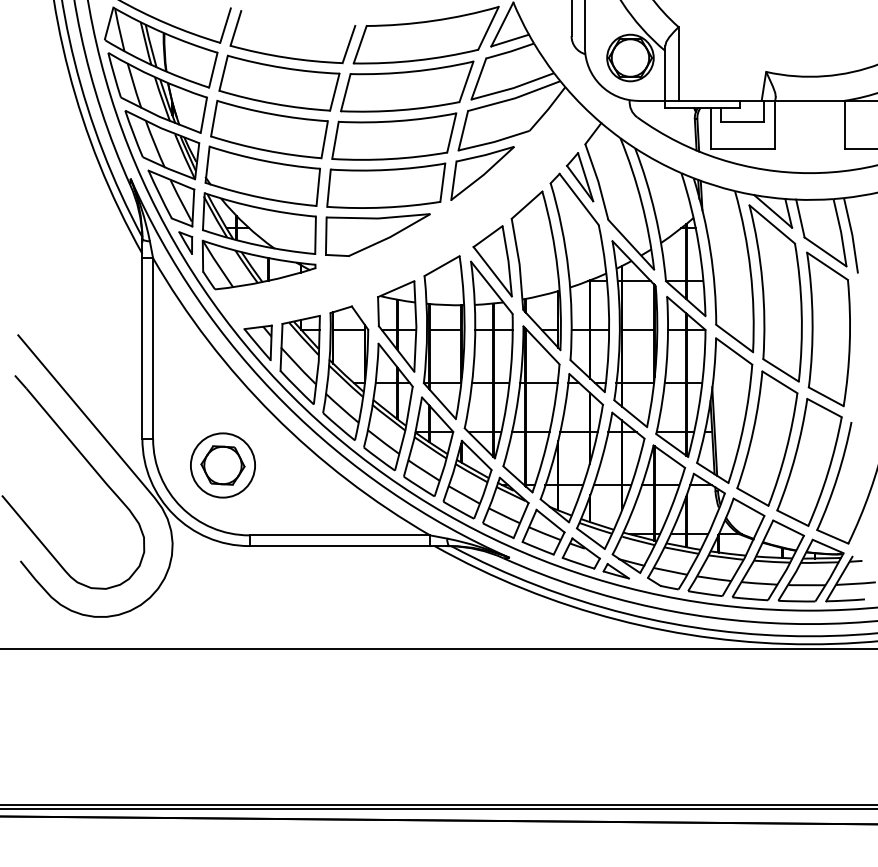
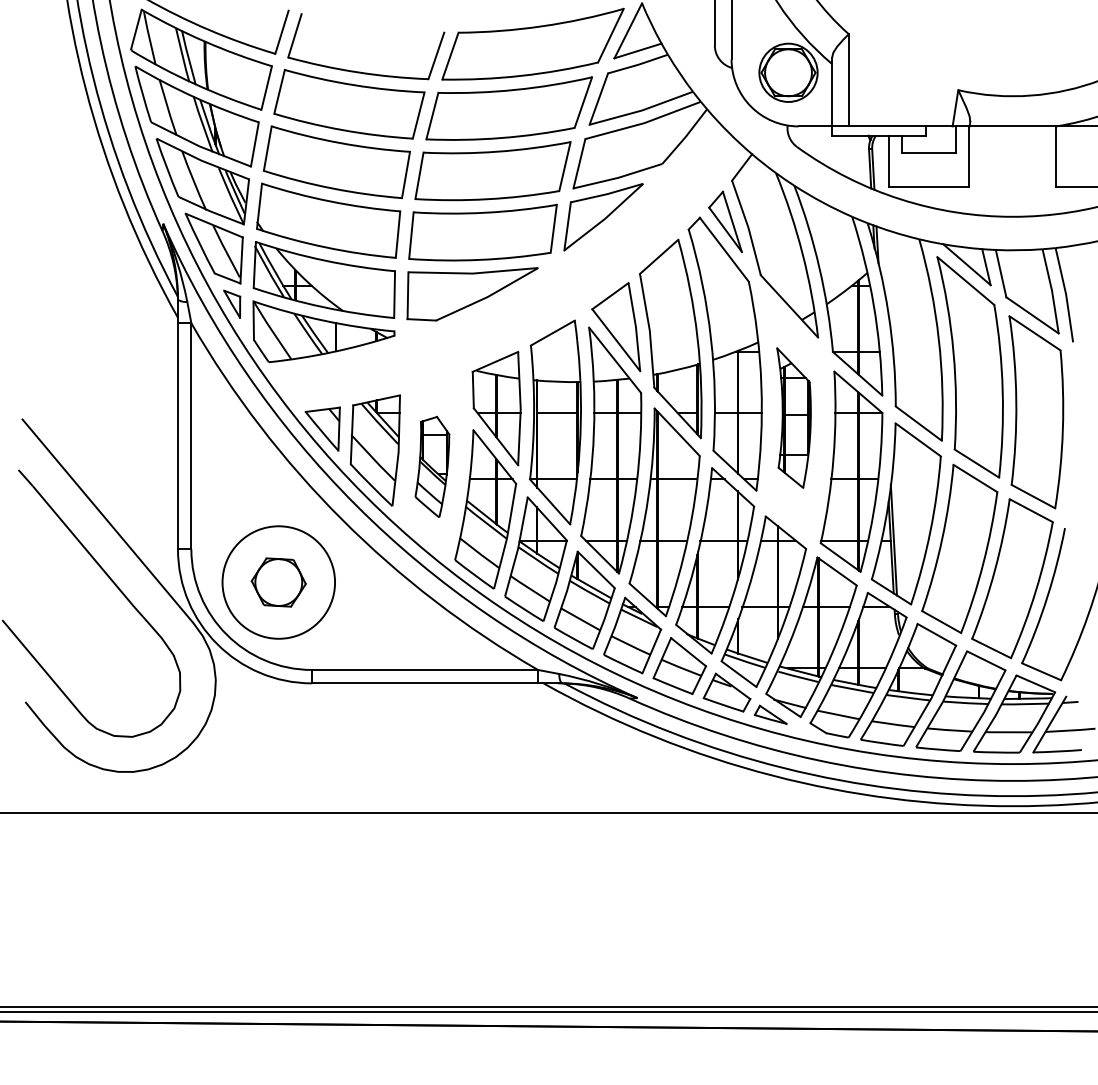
part: (634, 333) -> (793, 417), size x0.6
part: (345, 372) -> (432, 466), size x0.6
circle: (222, 465) -> (278, 582), size x1.4

